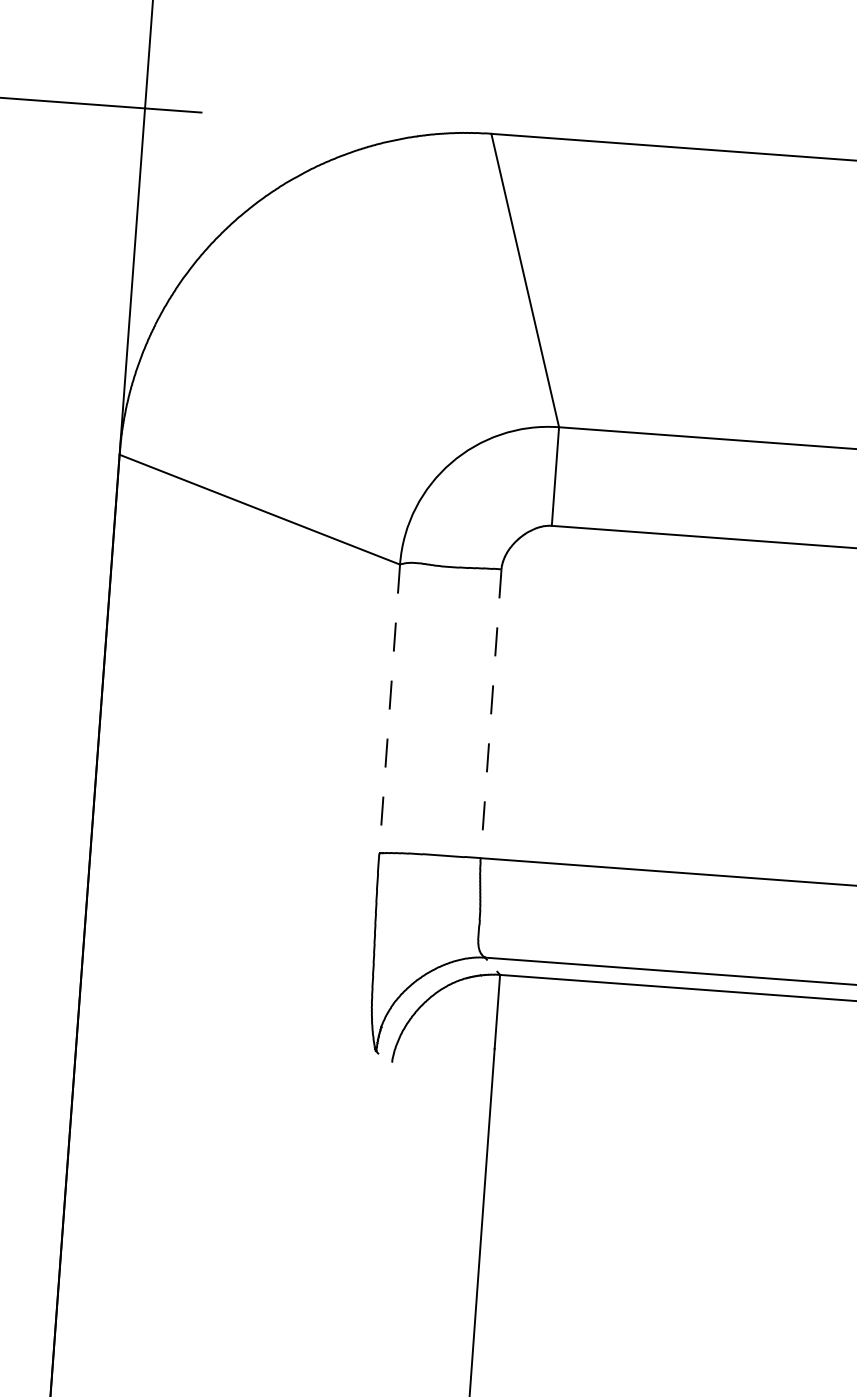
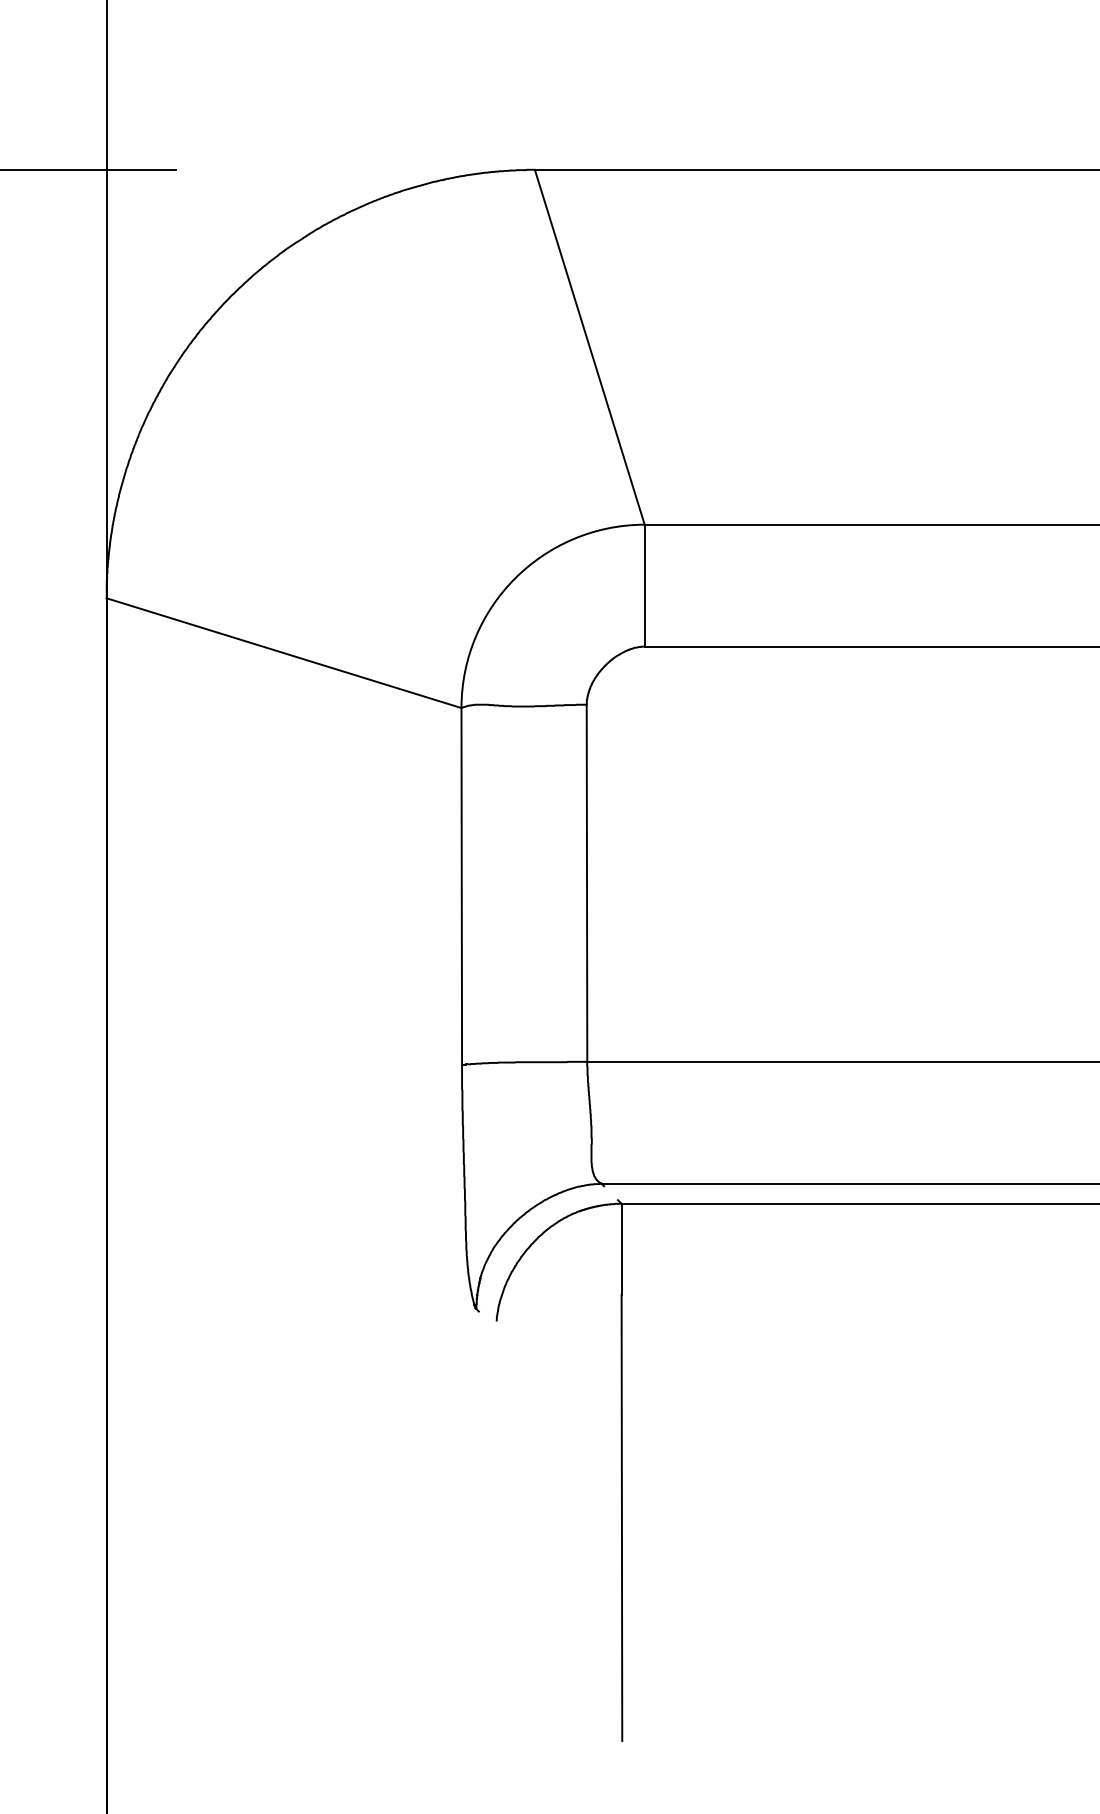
line: (389, 708) -> (461, 886), dashed -> solid
line: (491, 713) -> (587, 883), dashed -> solid

